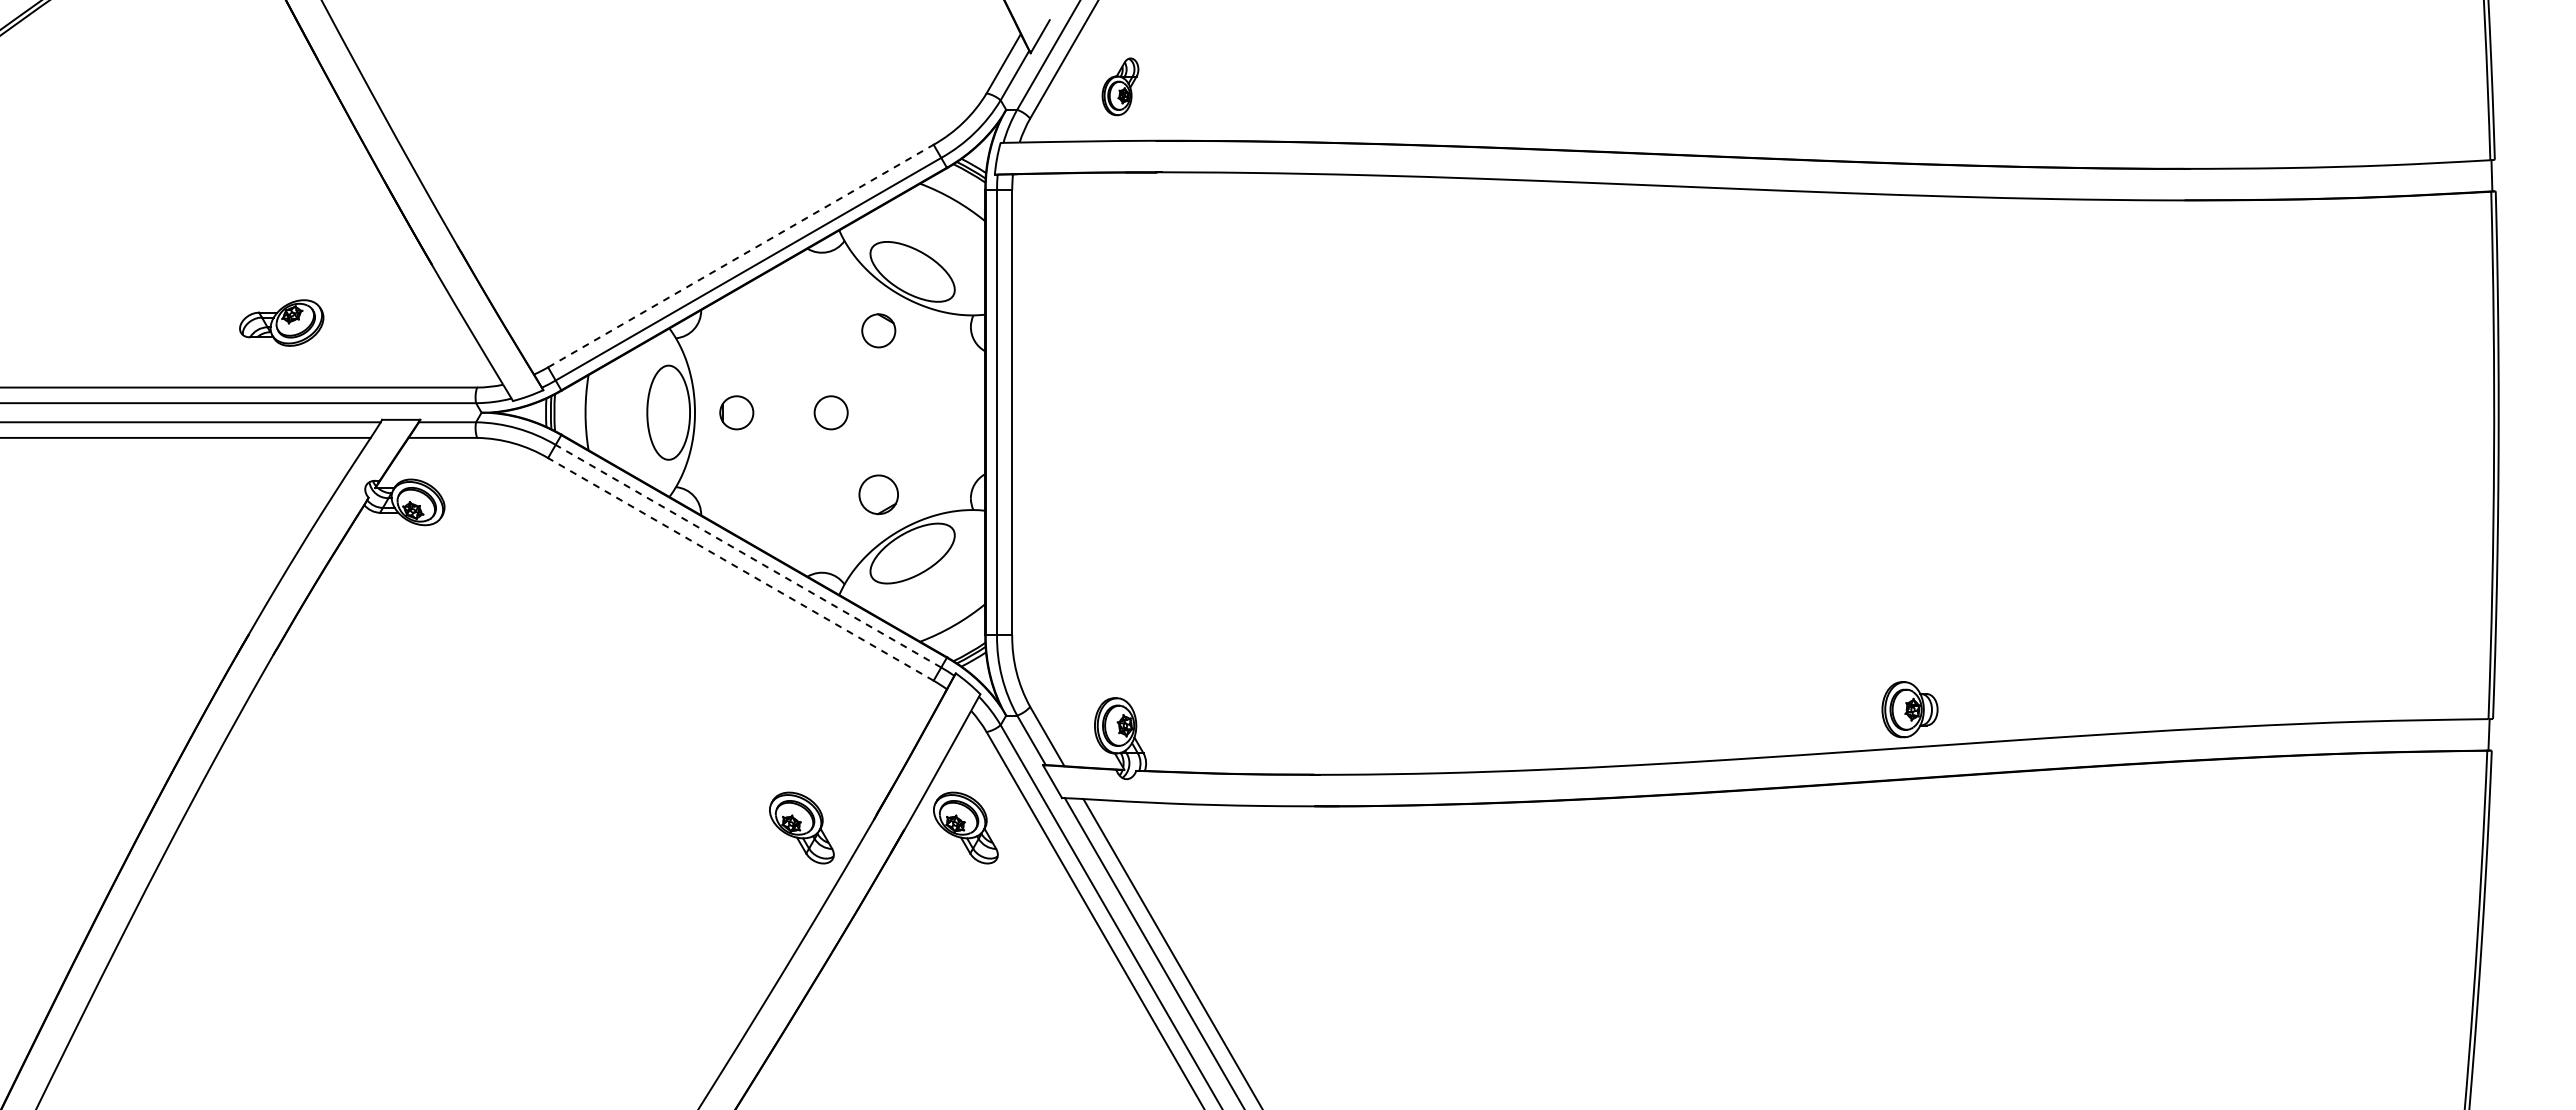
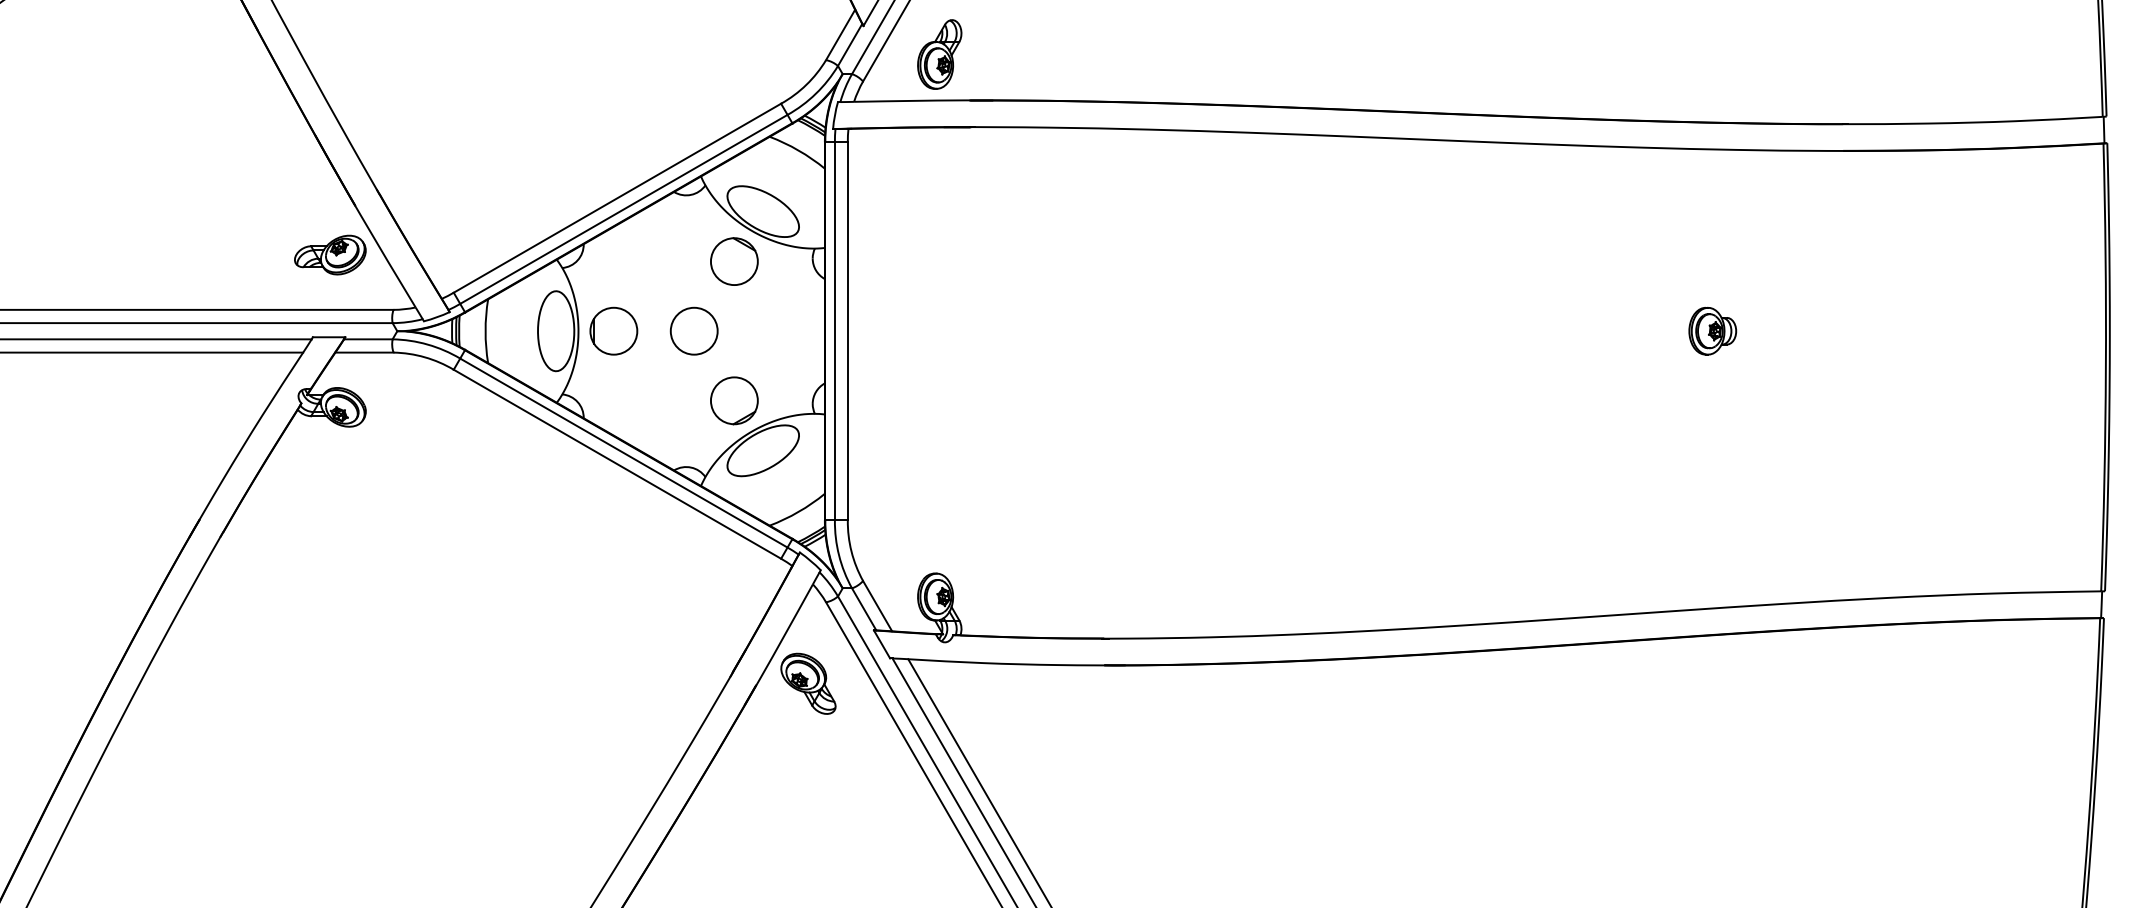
part: (1120, 86) -> (939, 54), size x1.43
line: (740, 256) -> (617, 198), dashed -> solid
part: (281, 322) -> (330, 254), moved
part: (878, 330) -> (734, 261), size x1.67
part: (736, 412) -> (613, 331), size x1.67
circle: (830, 412) -> (693, 331), size x1.67
part: (878, 494) -> (734, 400), size x1.43
line: (748, 556) -> (623, 453), dashed -> solid
line: (740, 569) -> (617, 464), dashed -> solid
part: (1909, 709) -> (1712, 331), moved
part: (801, 827) -> (668, 683), removed

